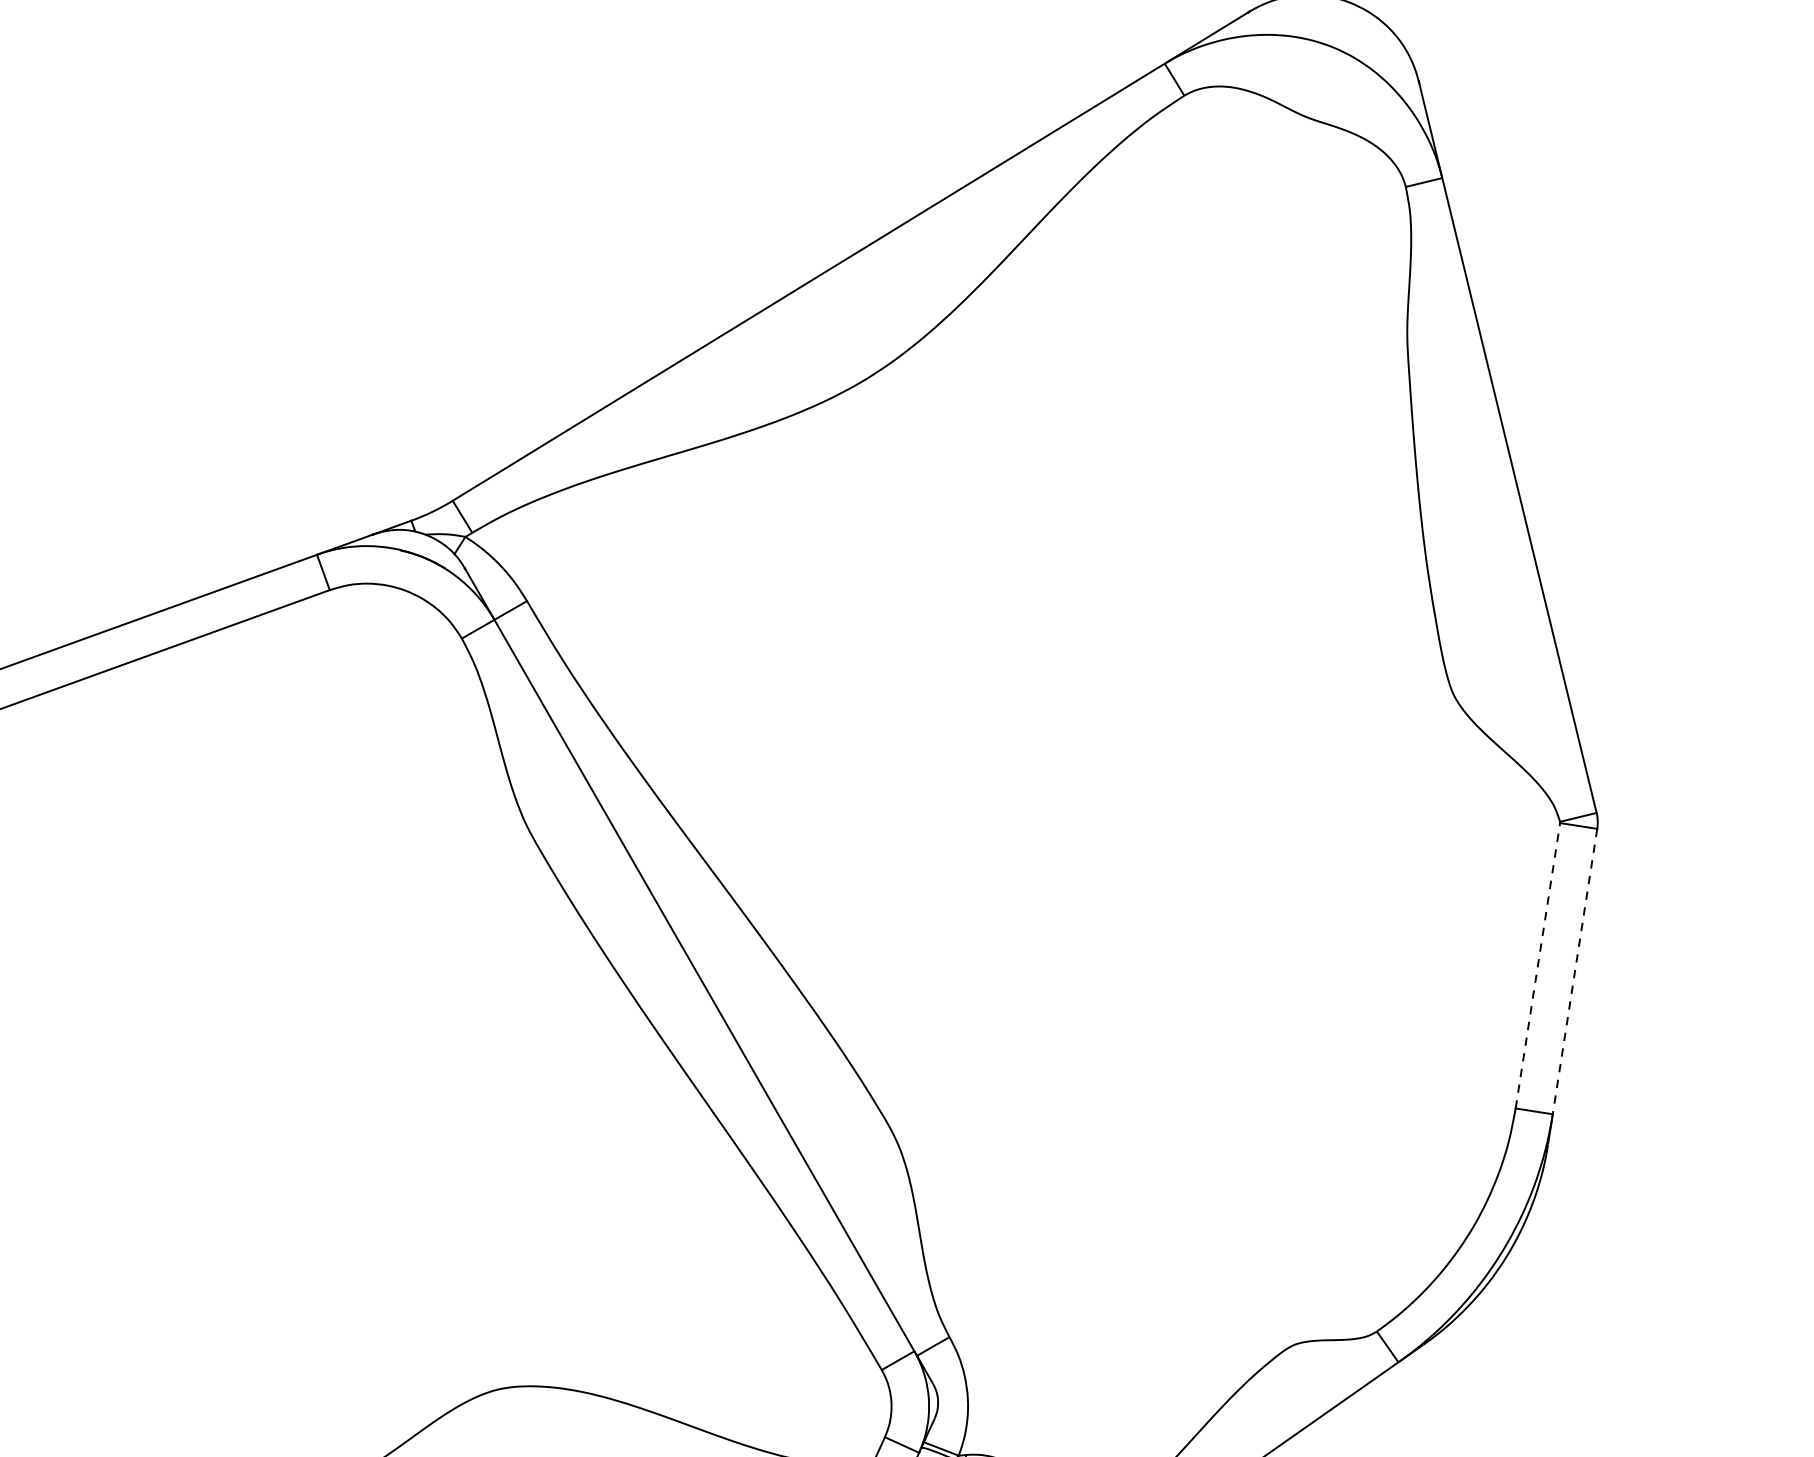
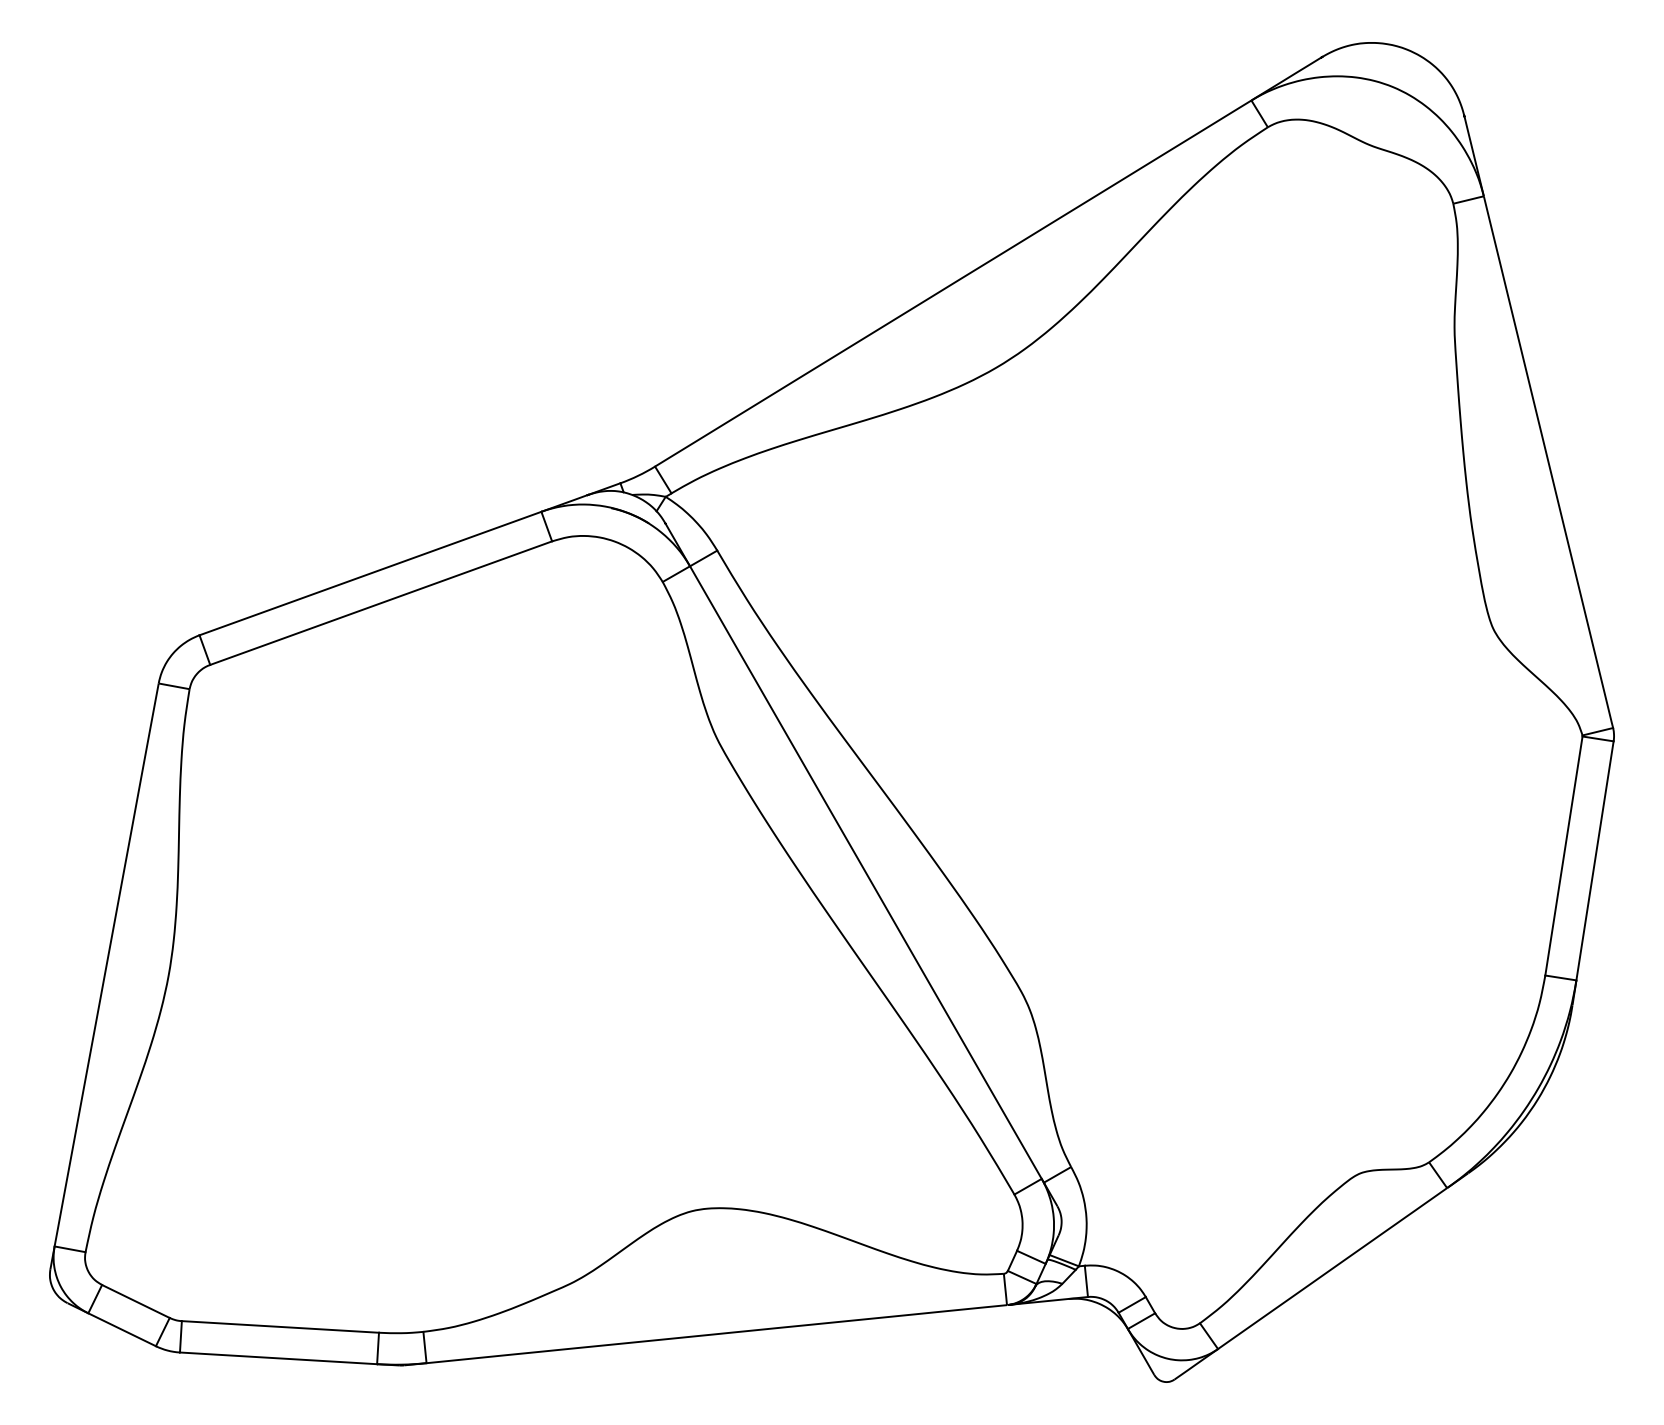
line: (1537, 966) -> (1563, 856), dashed -> solid
line: (1575, 971) -> (1595, 860), dashed -> solid

